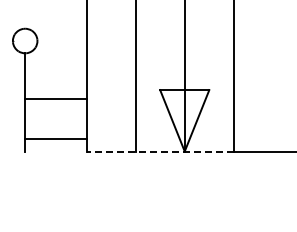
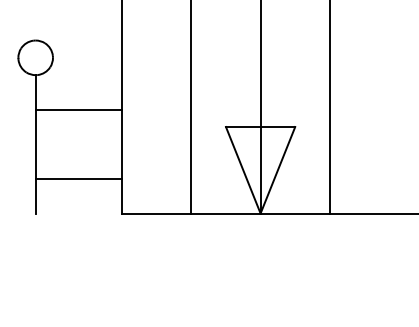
line: (55, 98) -> (78, 109), moved
line: (55, 138) -> (78, 178), moved
line: (160, 151) -> (226, 213), dashed -> solid

